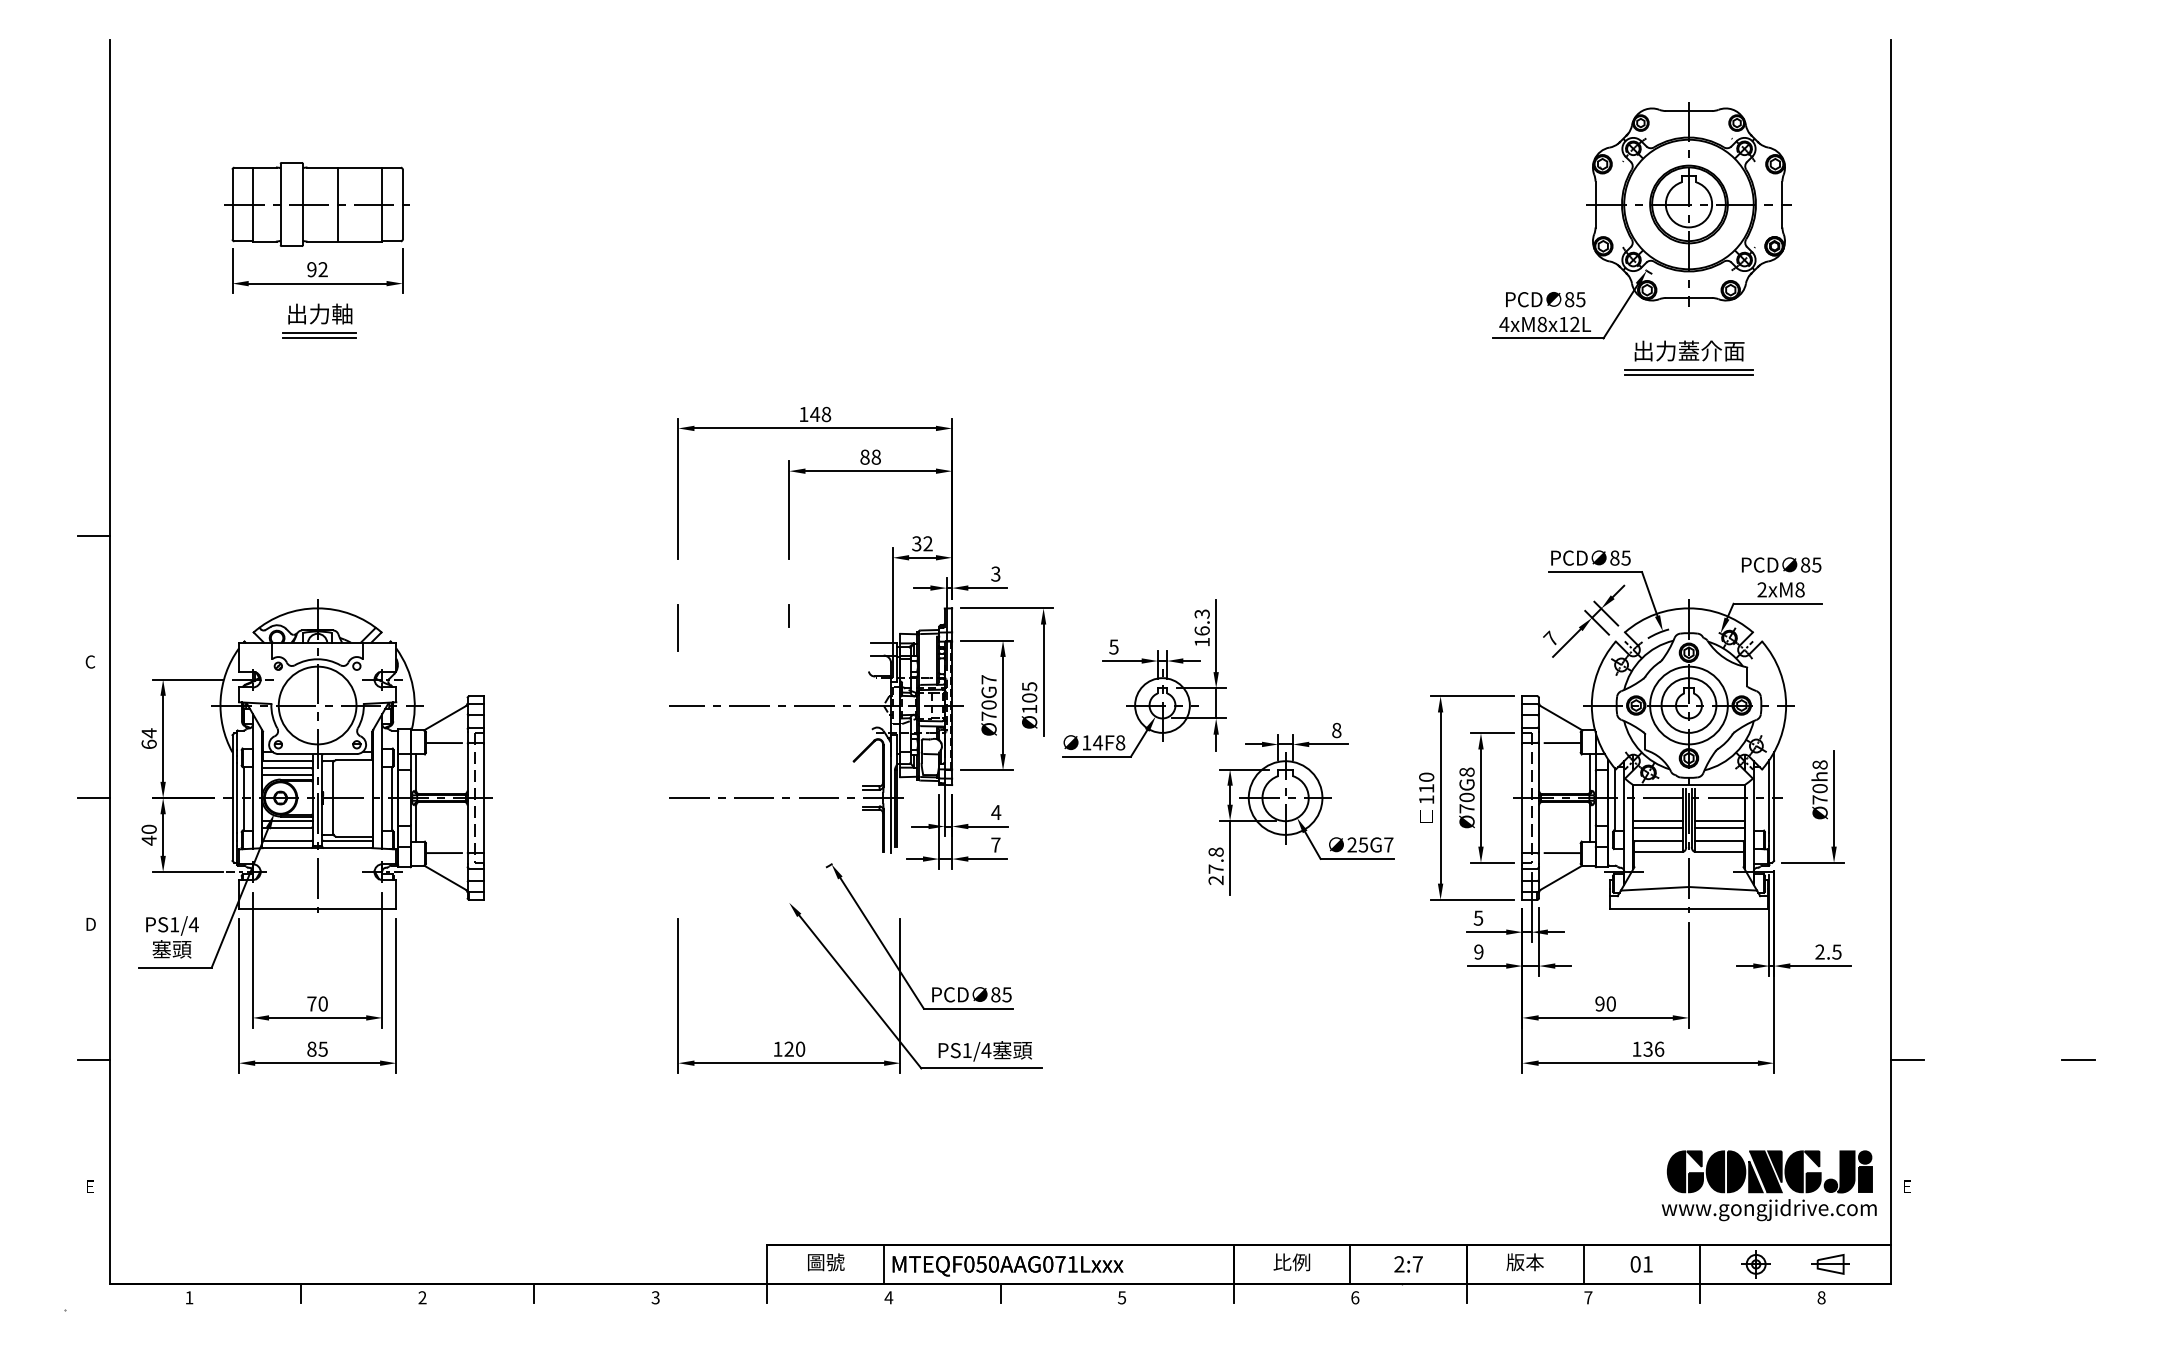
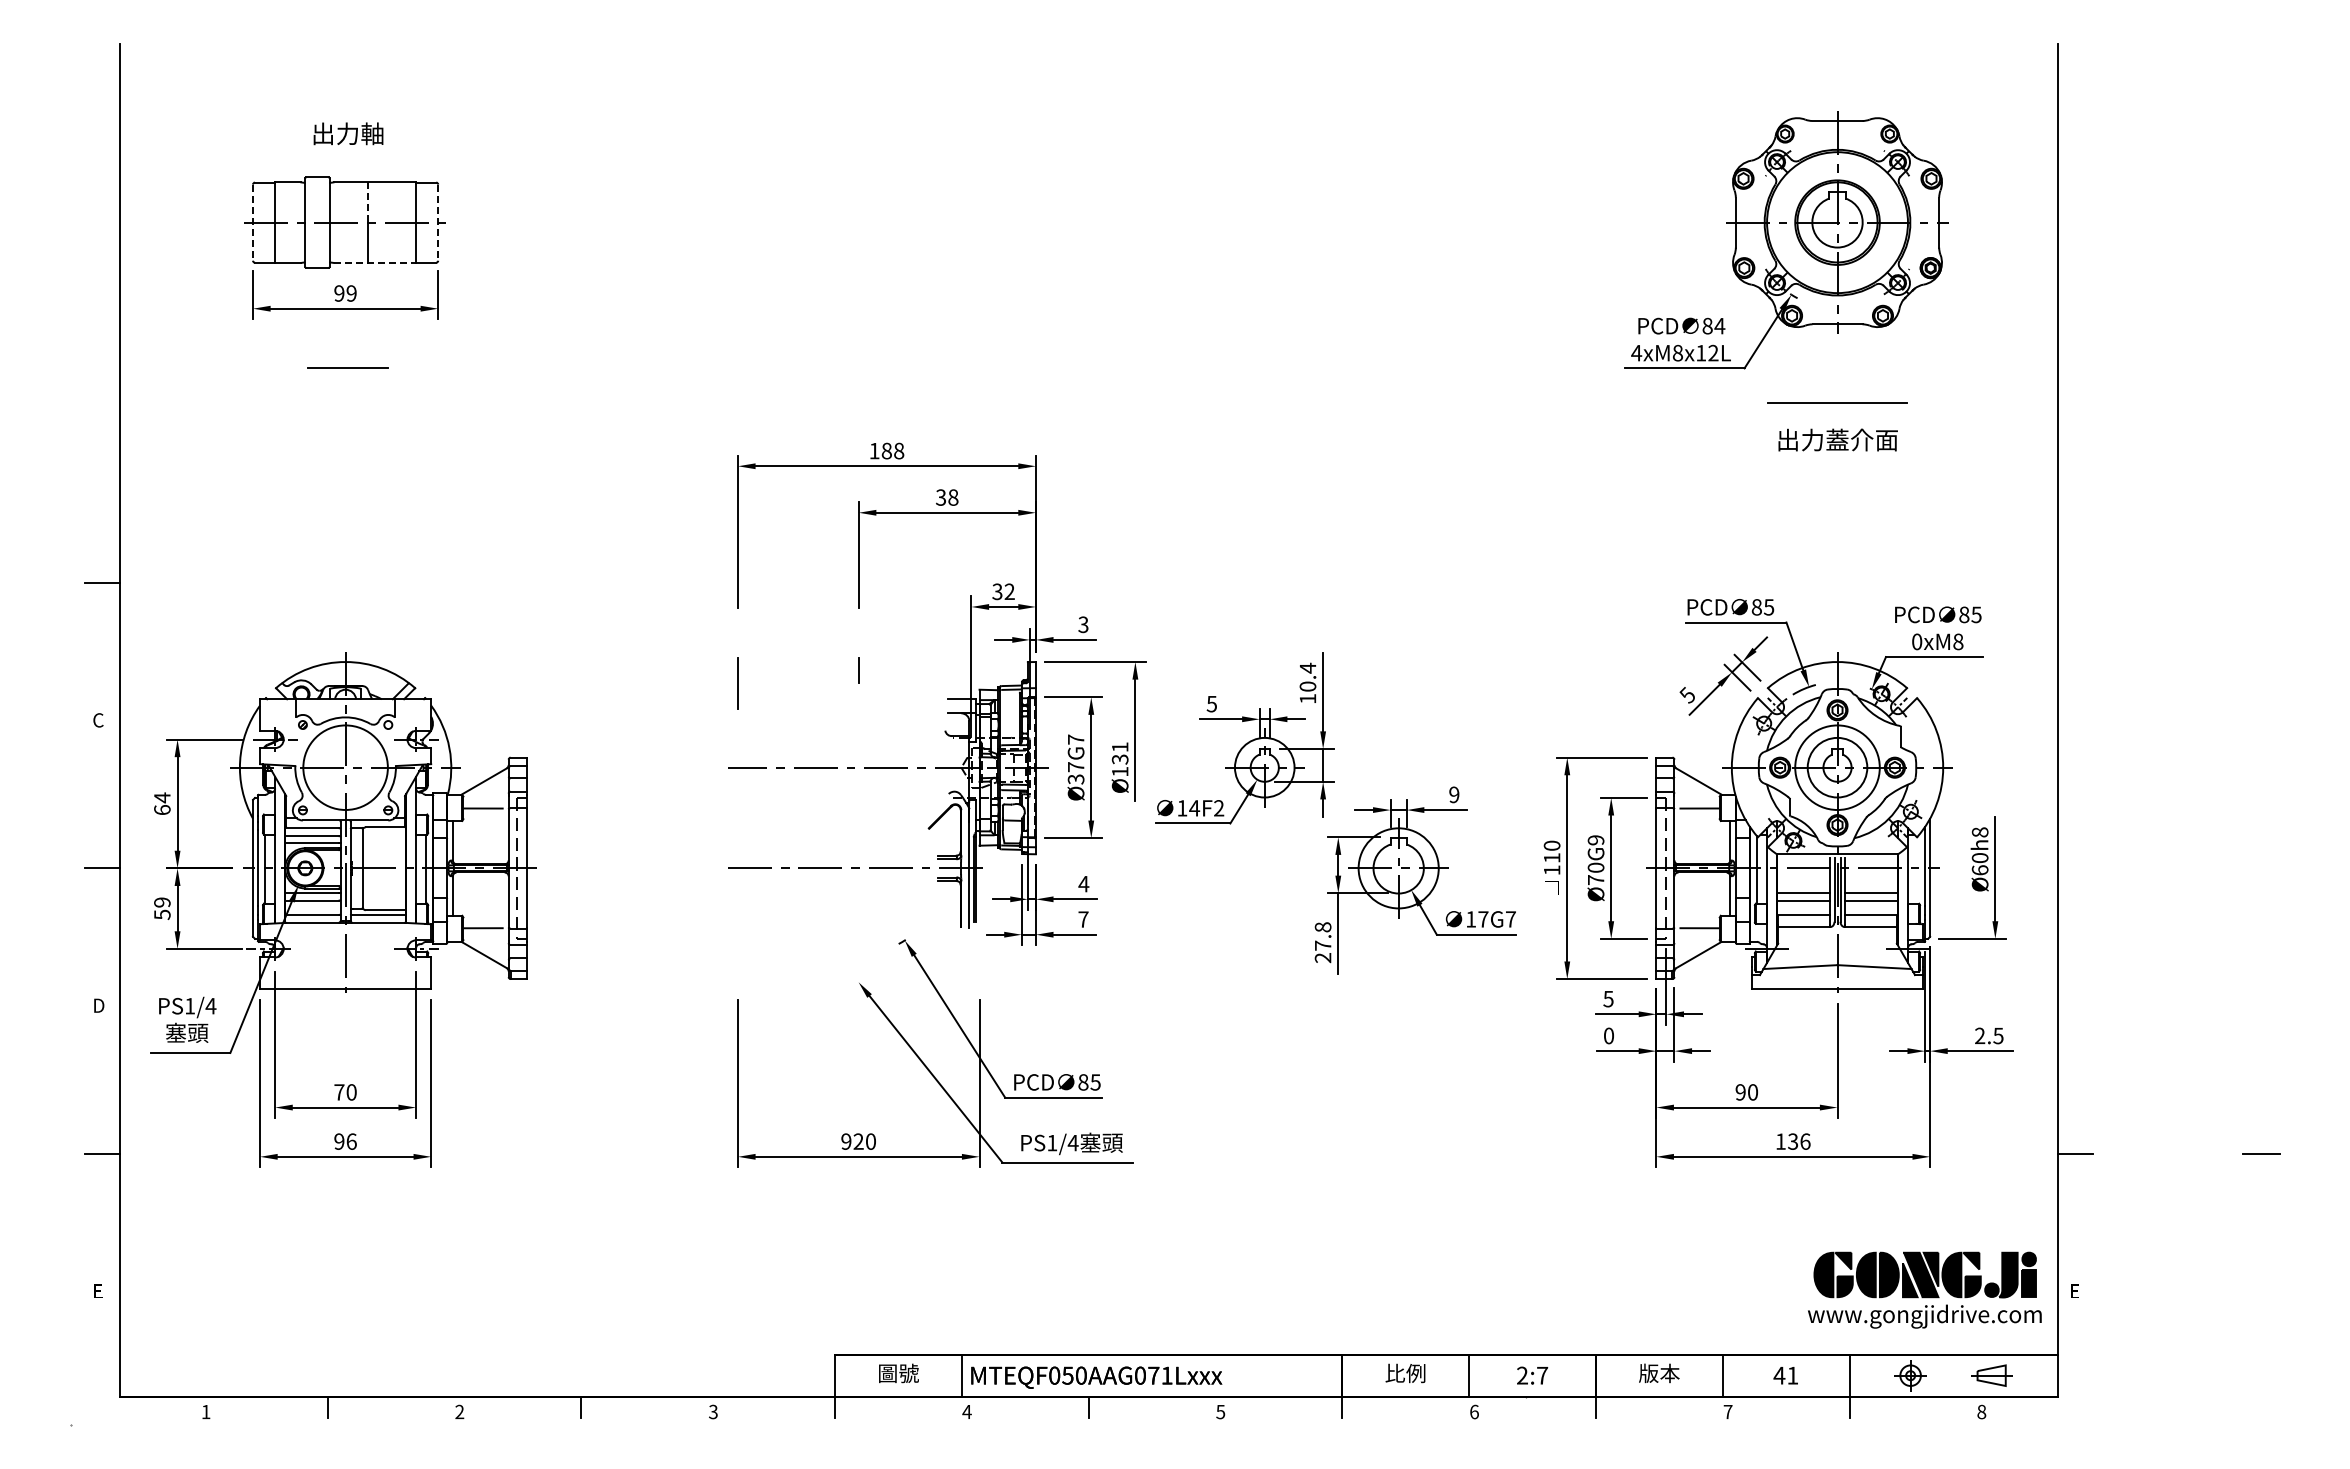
line: (337, 186) -> (367, 203), solid -> dashed
line: (232, 205) -> (253, 223), solid -> dashed
line: (403, 205) -> (438, 223), solid -> dashed
line: (345, 241) -> (375, 262), solid -> dashed
text: (323, 269) -> (351, 293), 92 -> 99
text: (1580, 299) -> (1719, 326), 85 -> 84
text: (320, 313) -> (348, 133), moved
line: (319, 333) -> (347, 362), removed
text: (1688, 350) -> (1837, 439), moved
line: (1688, 375) -> (1837, 408), removed
text: (814, 413) -> (886, 450), 148 -> 188
text: (865, 457) -> (941, 497), 88 -> 38
text: (1762, 589) -> (1917, 641), 2xM8 -> 0xM8
text: (1201, 621) -> (1307, 676), 16.3 -> 10.4
text: (1550, 638) -> (1686, 694), 7 -> 5
text: (1029, 692) -> (1120, 753), Ø105 -> Ø131
text: (988, 710) -> (1075, 773), Ø70G7 -> Ø37G7
text: (1336, 730) -> (1454, 794), 8 -> 9
text: (1120, 743) -> (1219, 808), 14F8 -> 14F2
text: (1466, 772) -> (1595, 840), Ø70G8 -> Ø70G9
text: (1819, 800) -> (1979, 870), Ø70h8 -> Ø60h8
text: (149, 834) -> (162, 908), 40 -> 59
text: (1358, 845) -> (1477, 919), 25G7 -> 17G7
text: (1478, 951) -> (1608, 1035), 9 -> 0
text: (317, 1049) -> (345, 1141), 85 -> 96
text: (778, 1049) -> (846, 1141), 120 -> 920
text: (1635, 1264) -> (1779, 1375), 01 -> 41

